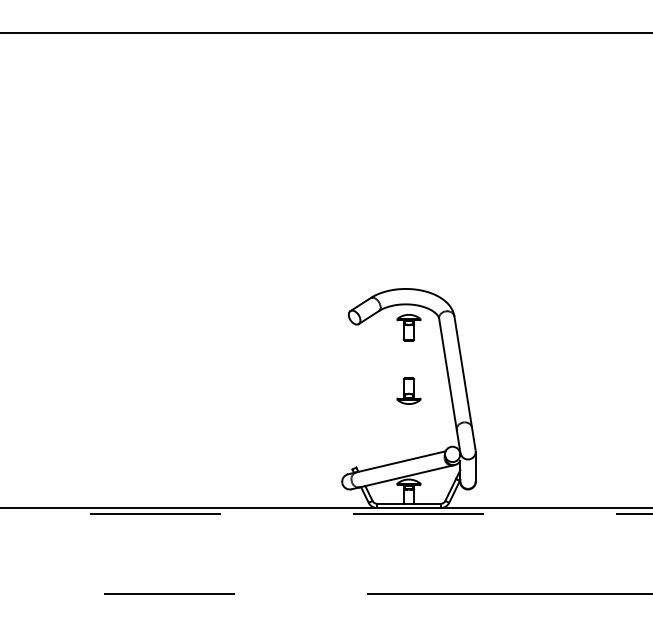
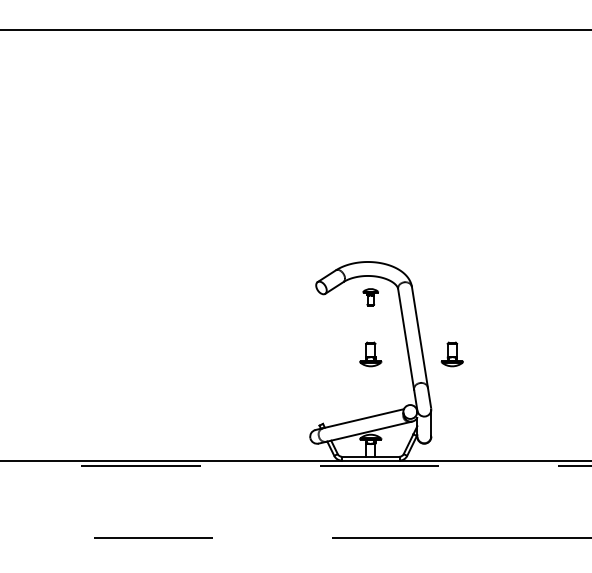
part: (408, 327) -> (370, 296), size x0.7
part: (498, 390) -> (451, 354), added

